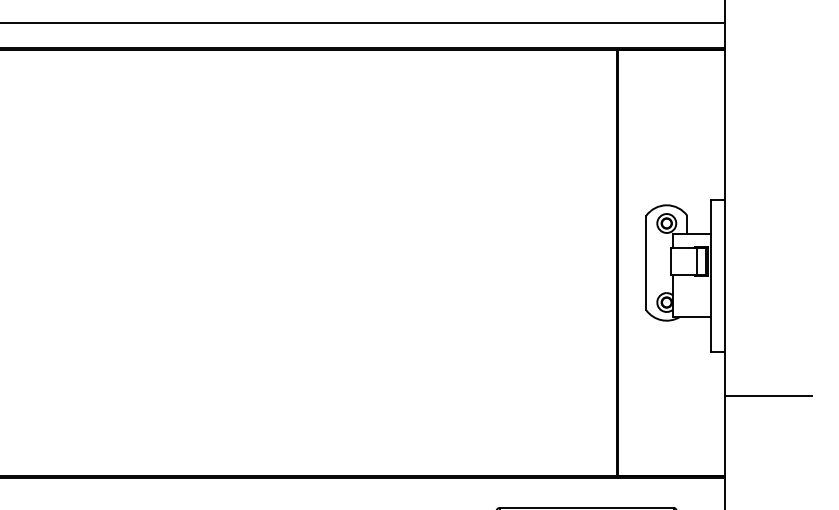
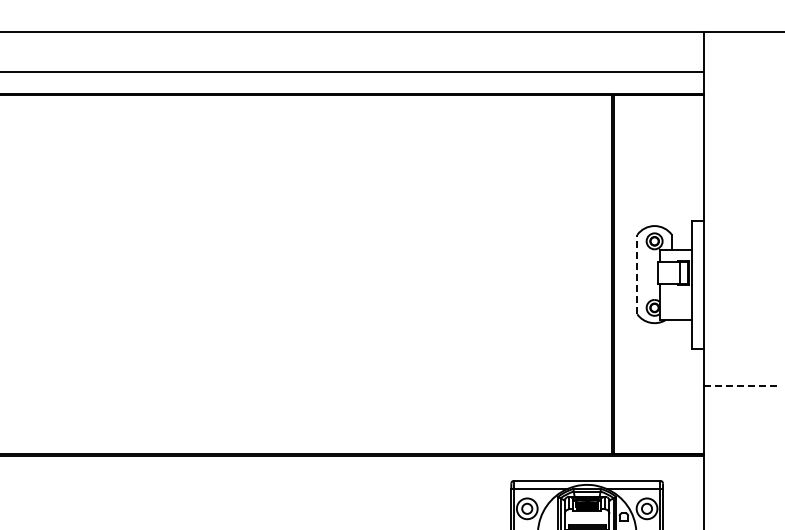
line: (646, 262) -> (637, 274), solid -> dashed
line: (768, 395) -> (740, 386), solid -> dashed

